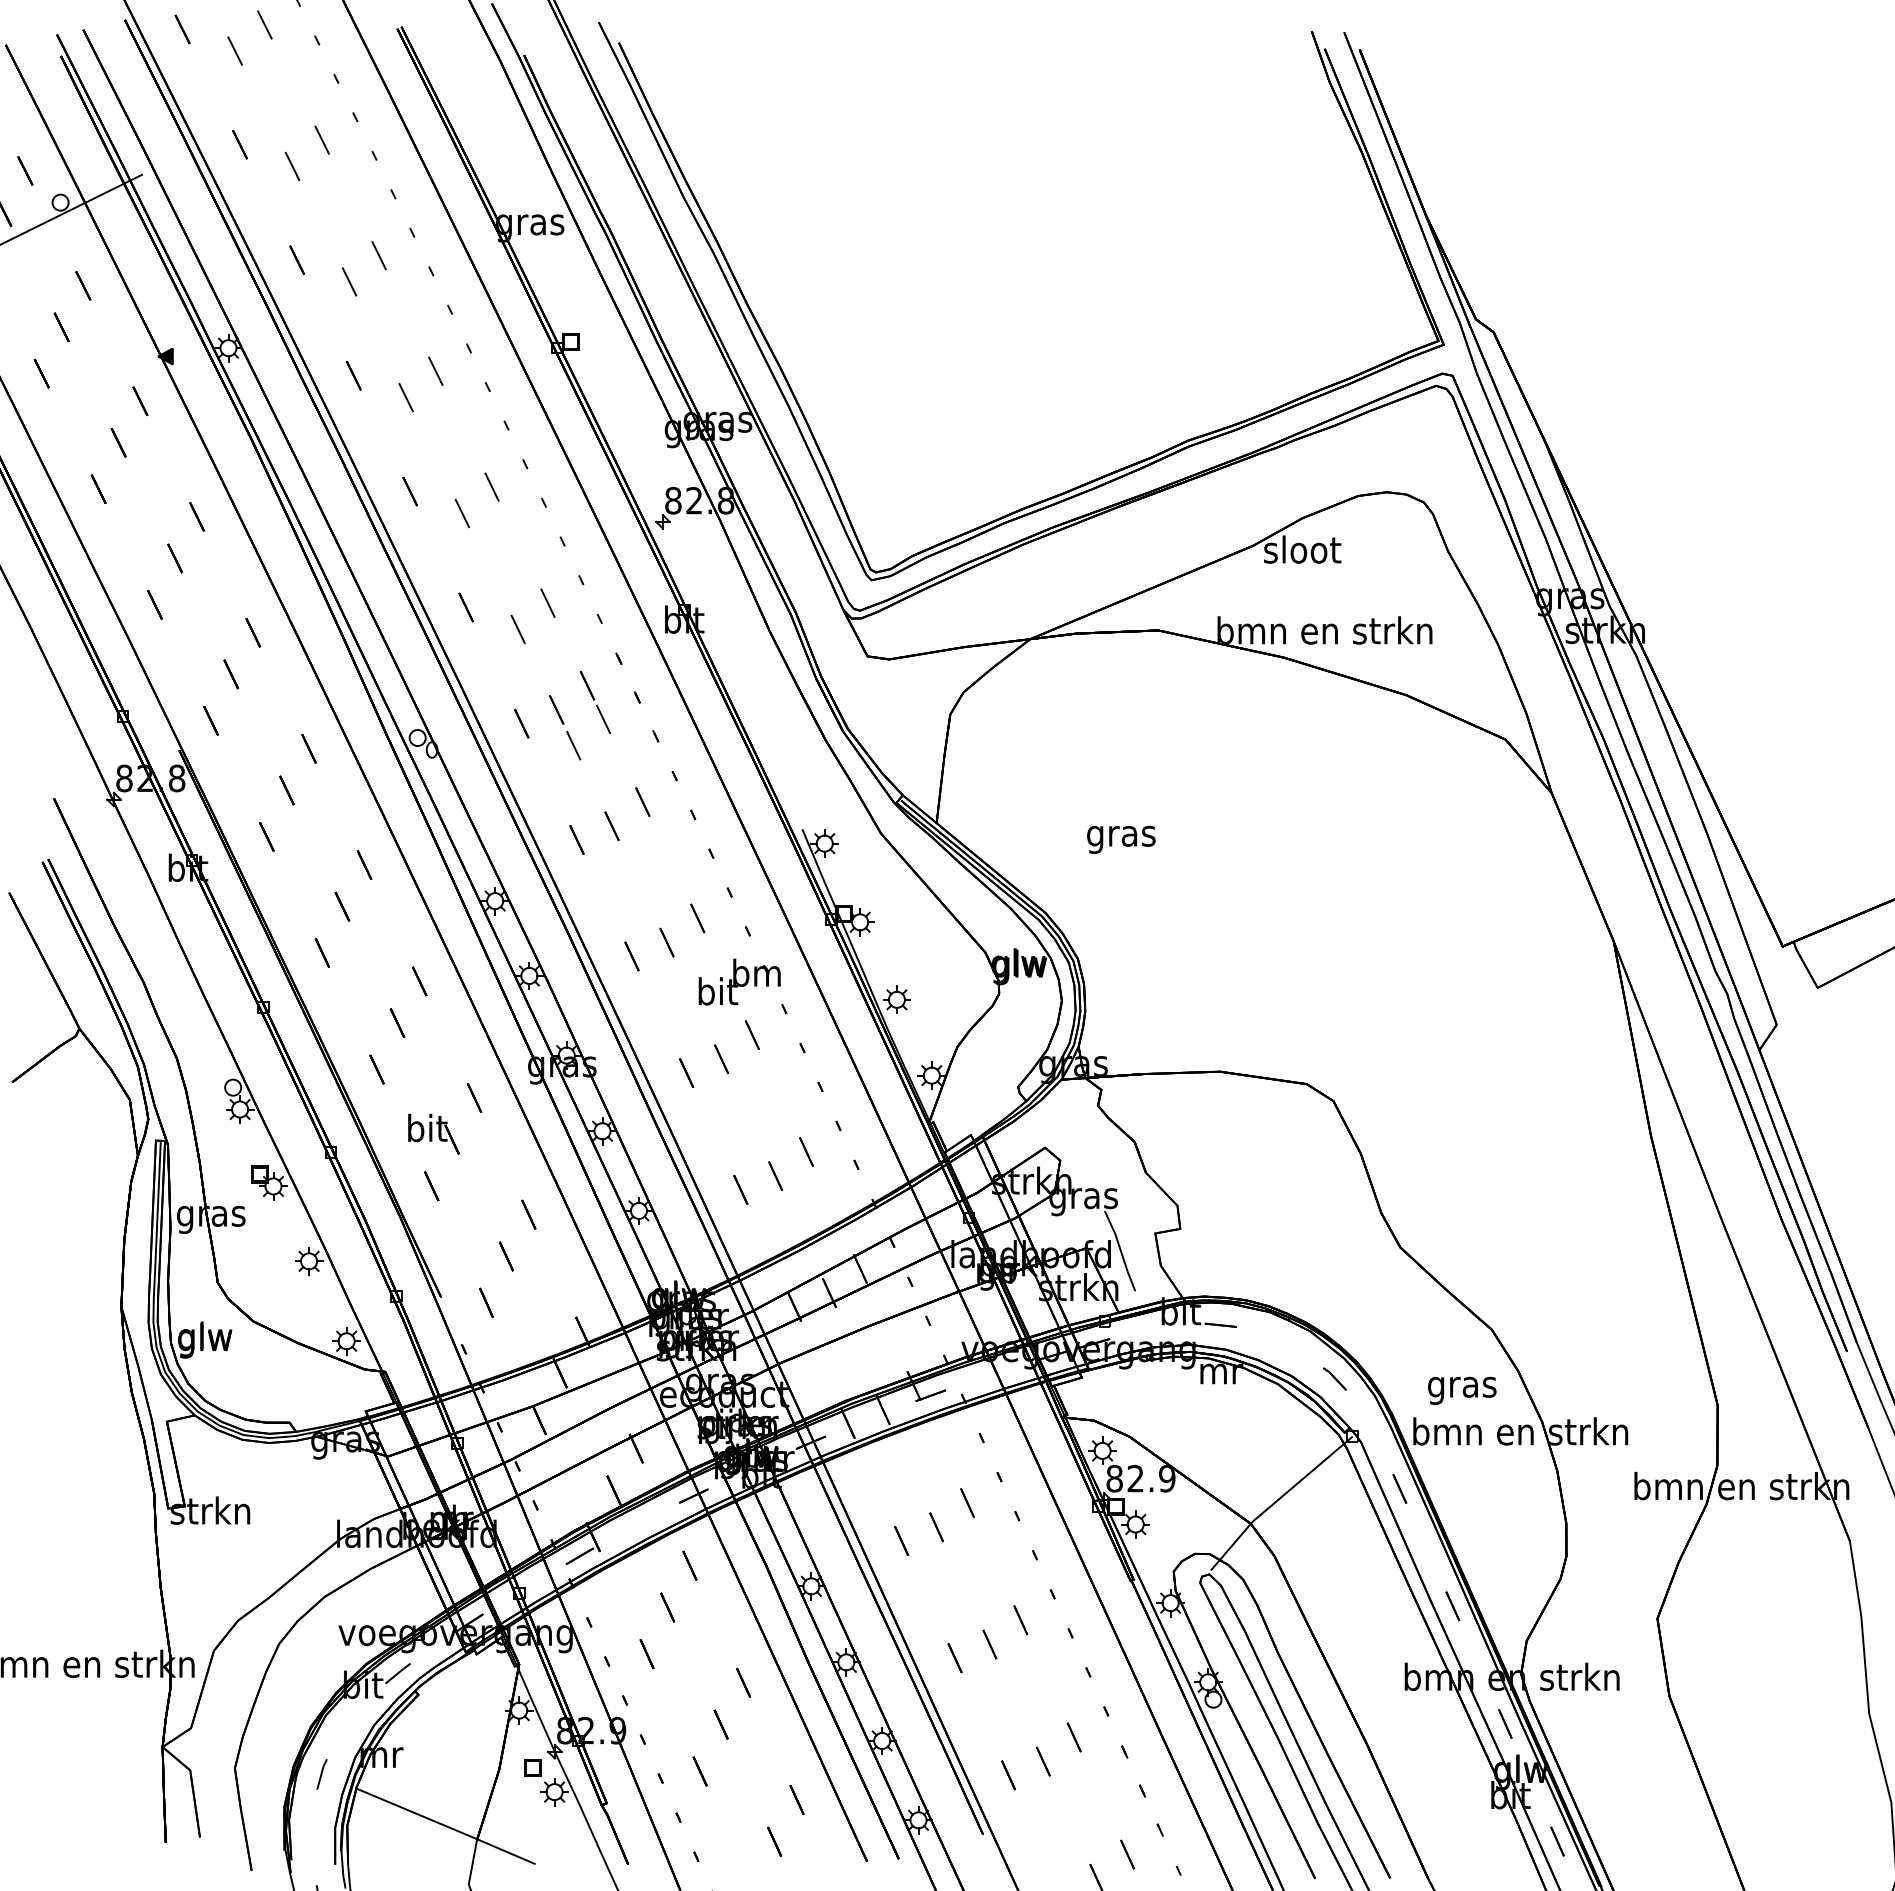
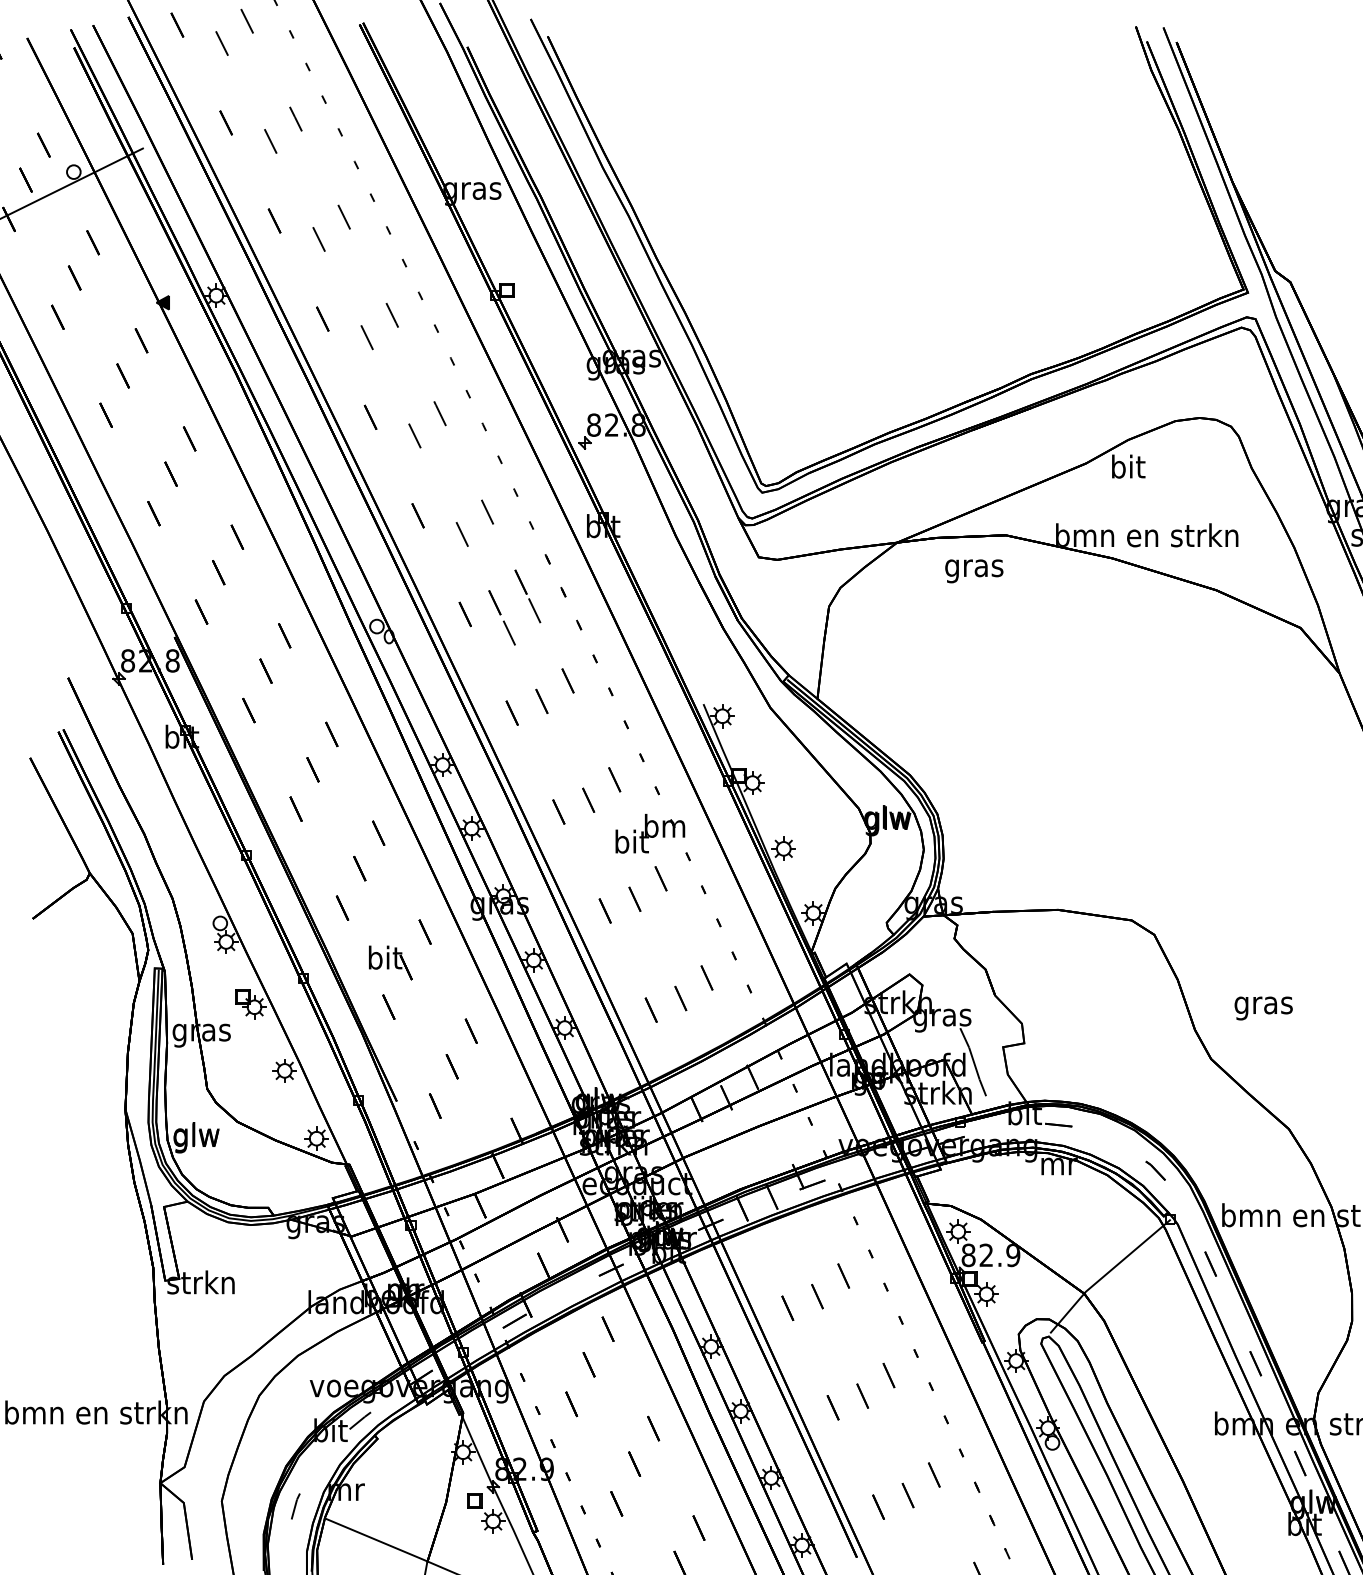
text: (1302, 549) -> (1128, 466), sloot -> bit
text: (1121, 839) -> (974, 570), moved
text: (1462, 1390) -> (1263, 1008), moved

